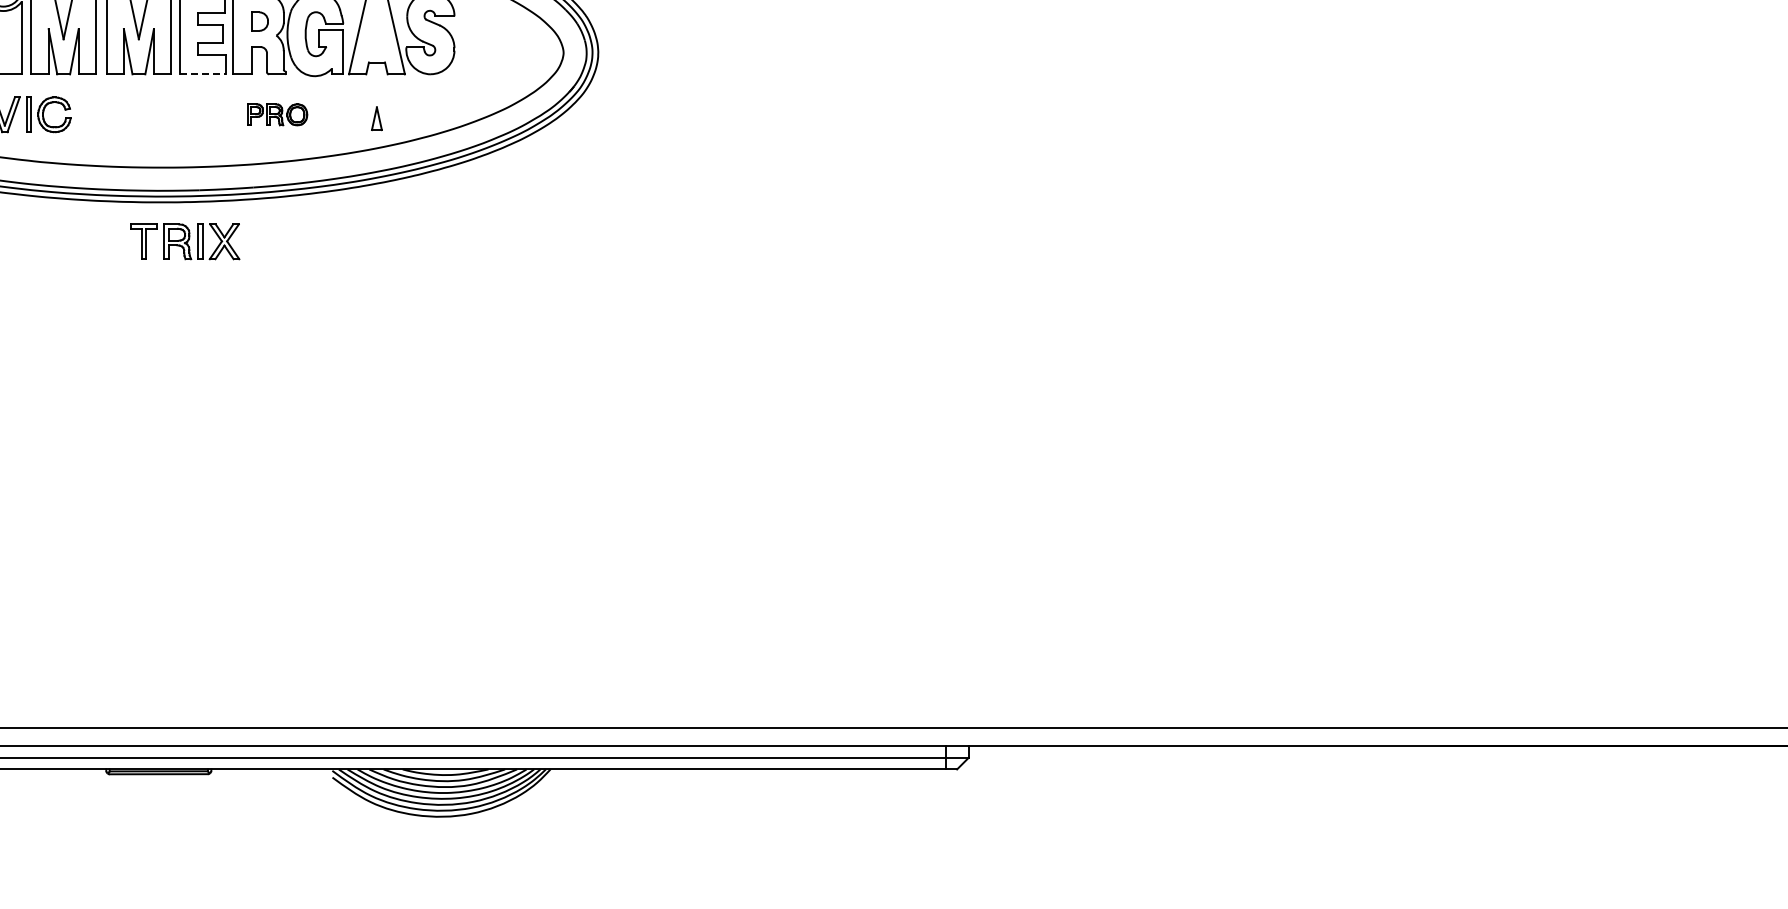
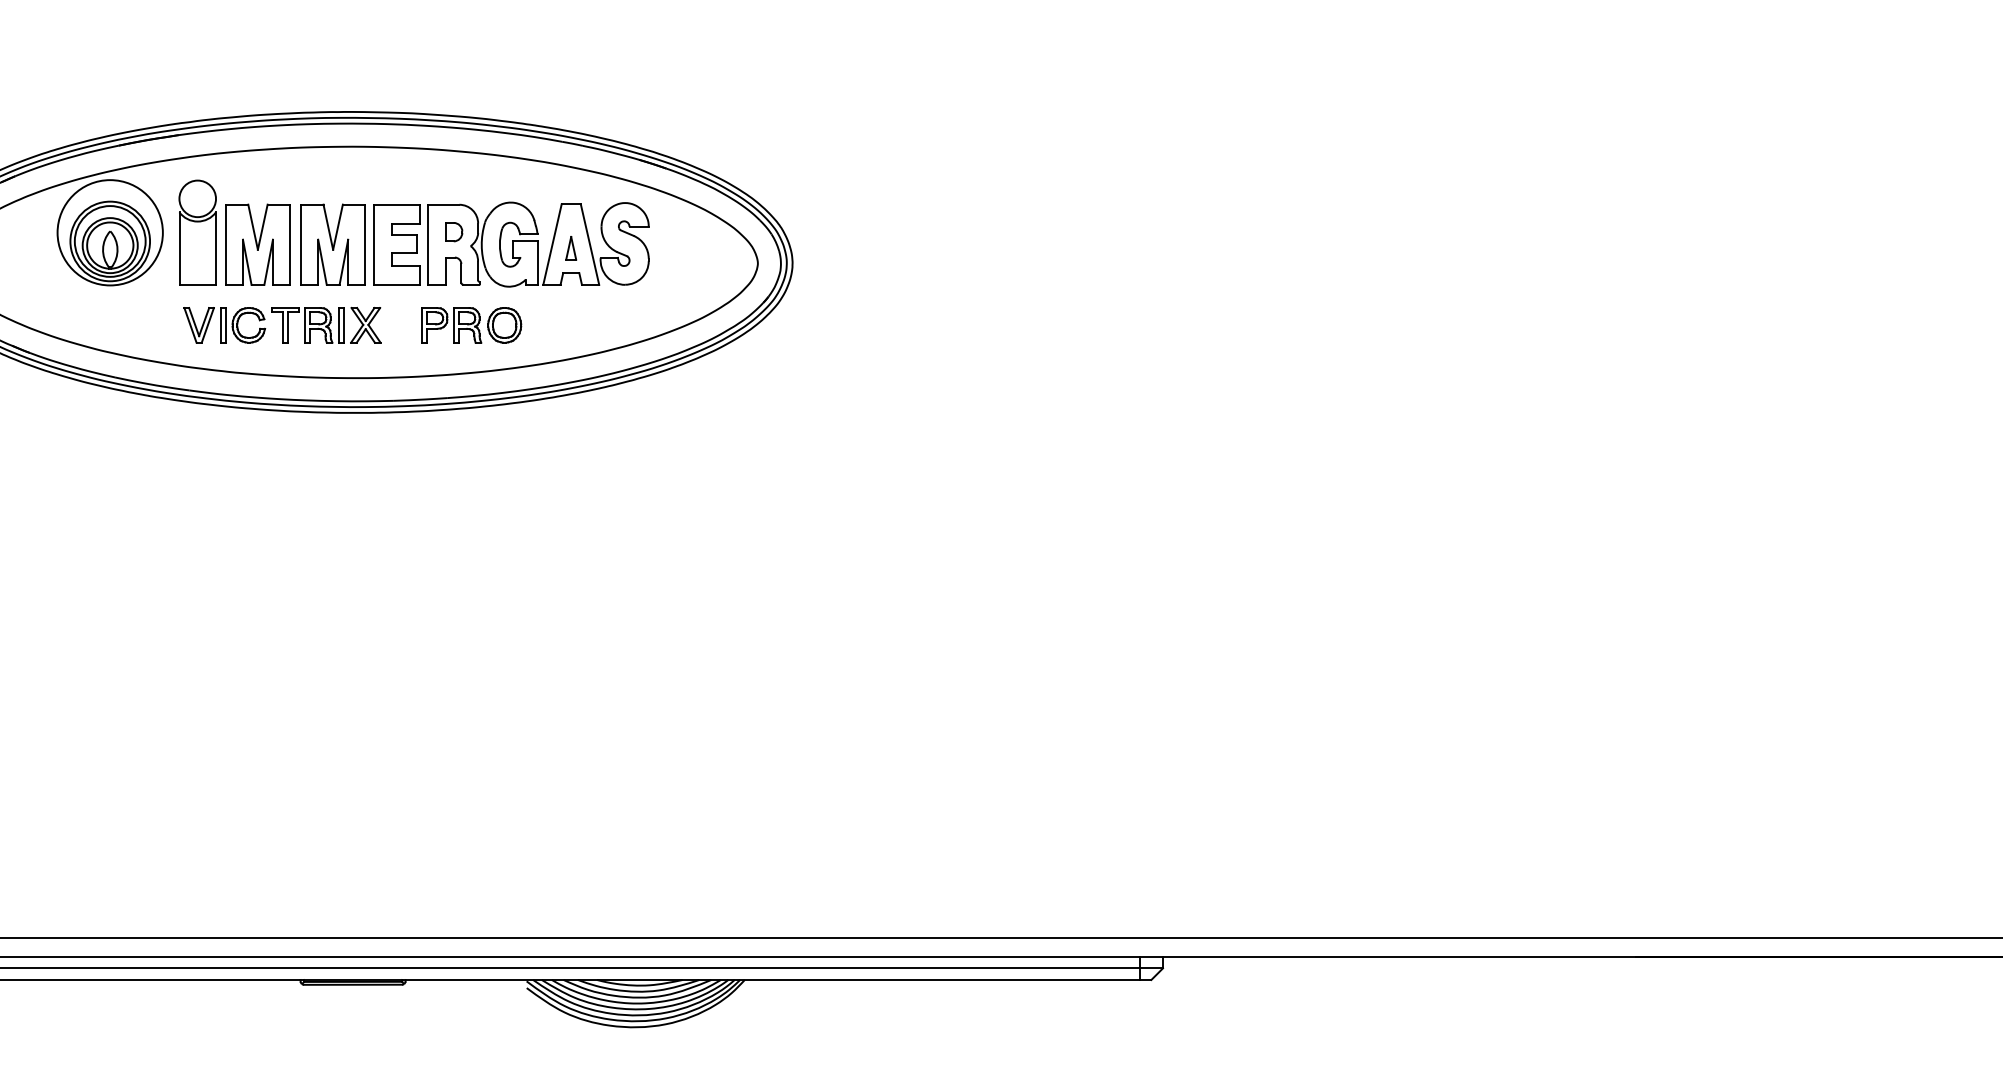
line: (203, 73) -> (397, 284), dashed -> solid
part: (277, 114) -> (471, 325), size x1.67
part: (377, 118) -> (571, 248), moved
part: (185, 241) -> (326, 325), moved

